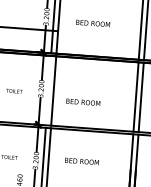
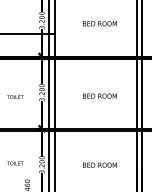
text: (92, 23) -> (99, 23), moved
line: (48, 90) -> (49, 93), added
text: (82, 101) -> (99, 95), moved
text: (81, 160) -> (99, 164), moved

